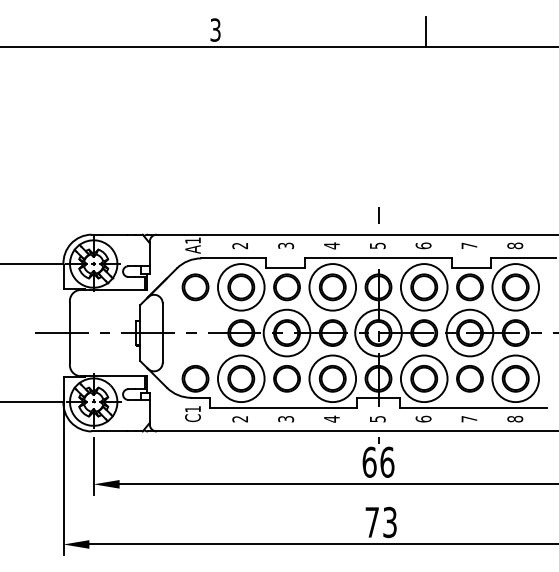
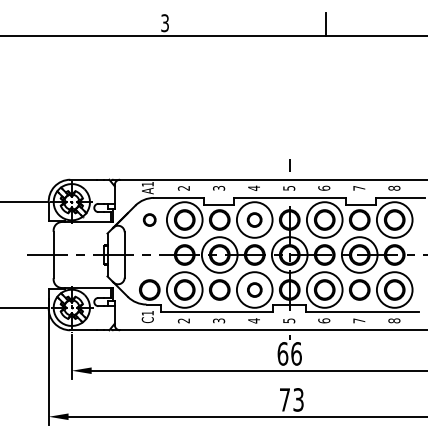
part: (195, 287) -> (149, 220), size x0.6
part: (332, 287) -> (254, 220), size x0.7
part: (332, 378) -> (254, 289), size x0.7

